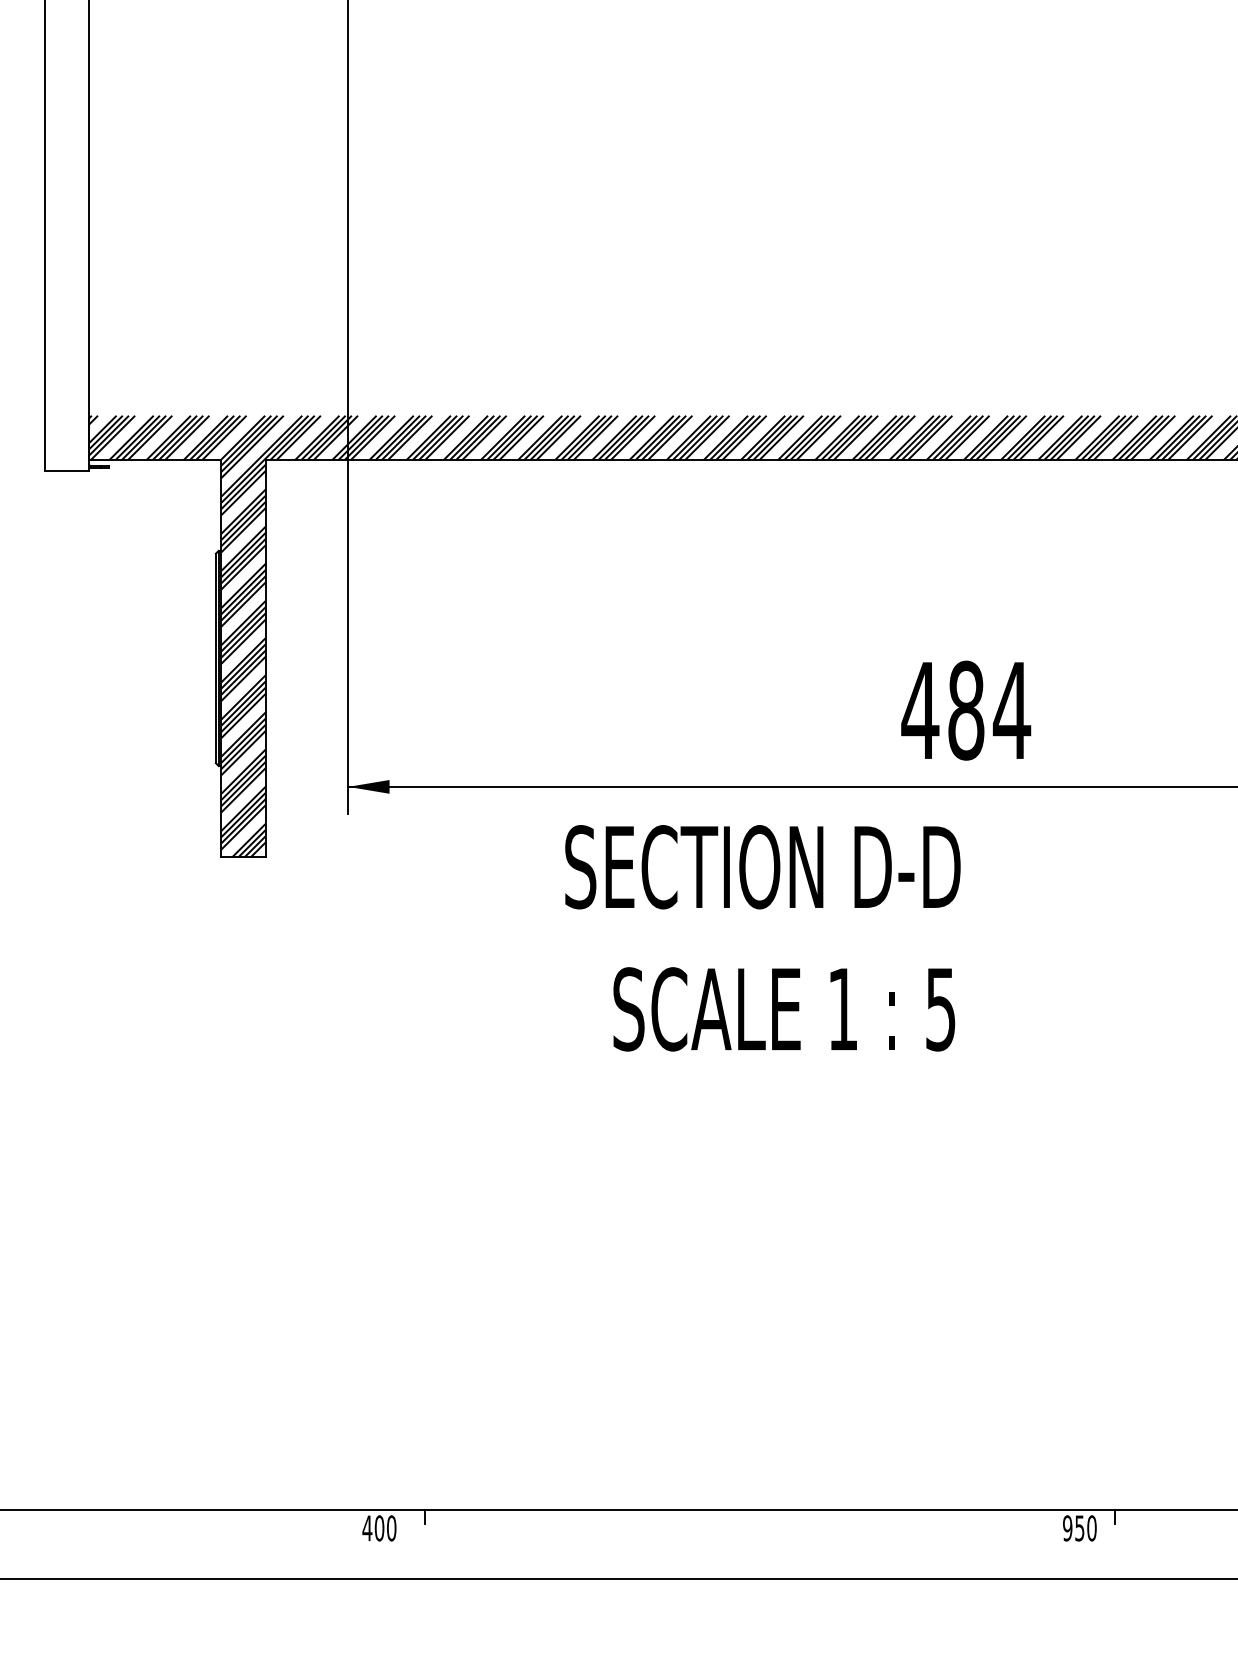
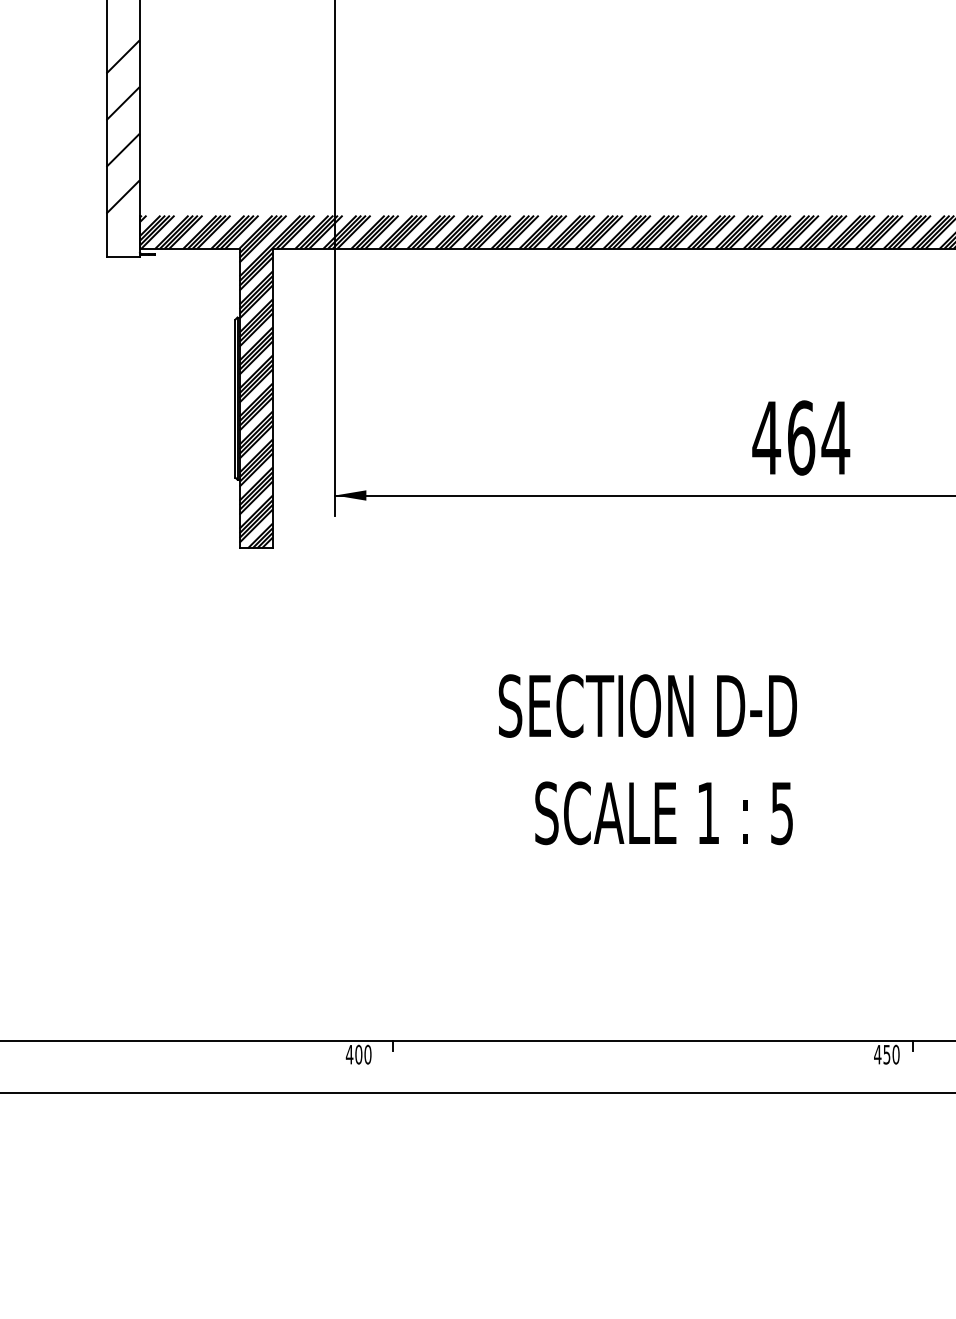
hatch: (66, 297) -> (122, 126), added
text: (966, 709) -> (801, 437), 484 -> 464
text: (762, 938) -> (647, 759), moved
text: (1067, 1528) -> (877, 1054), 950 -> 450

